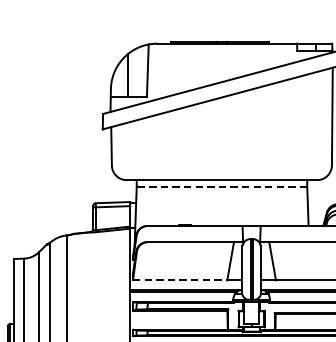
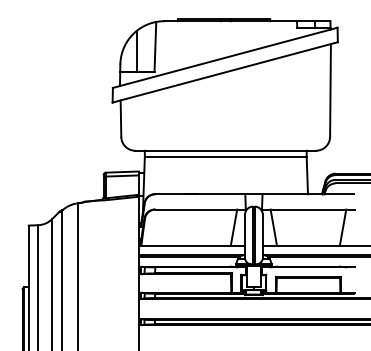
line: (221, 186) -> (225, 156), dashed -> solid
line: (180, 279) -> (186, 245), dashed -> solid

